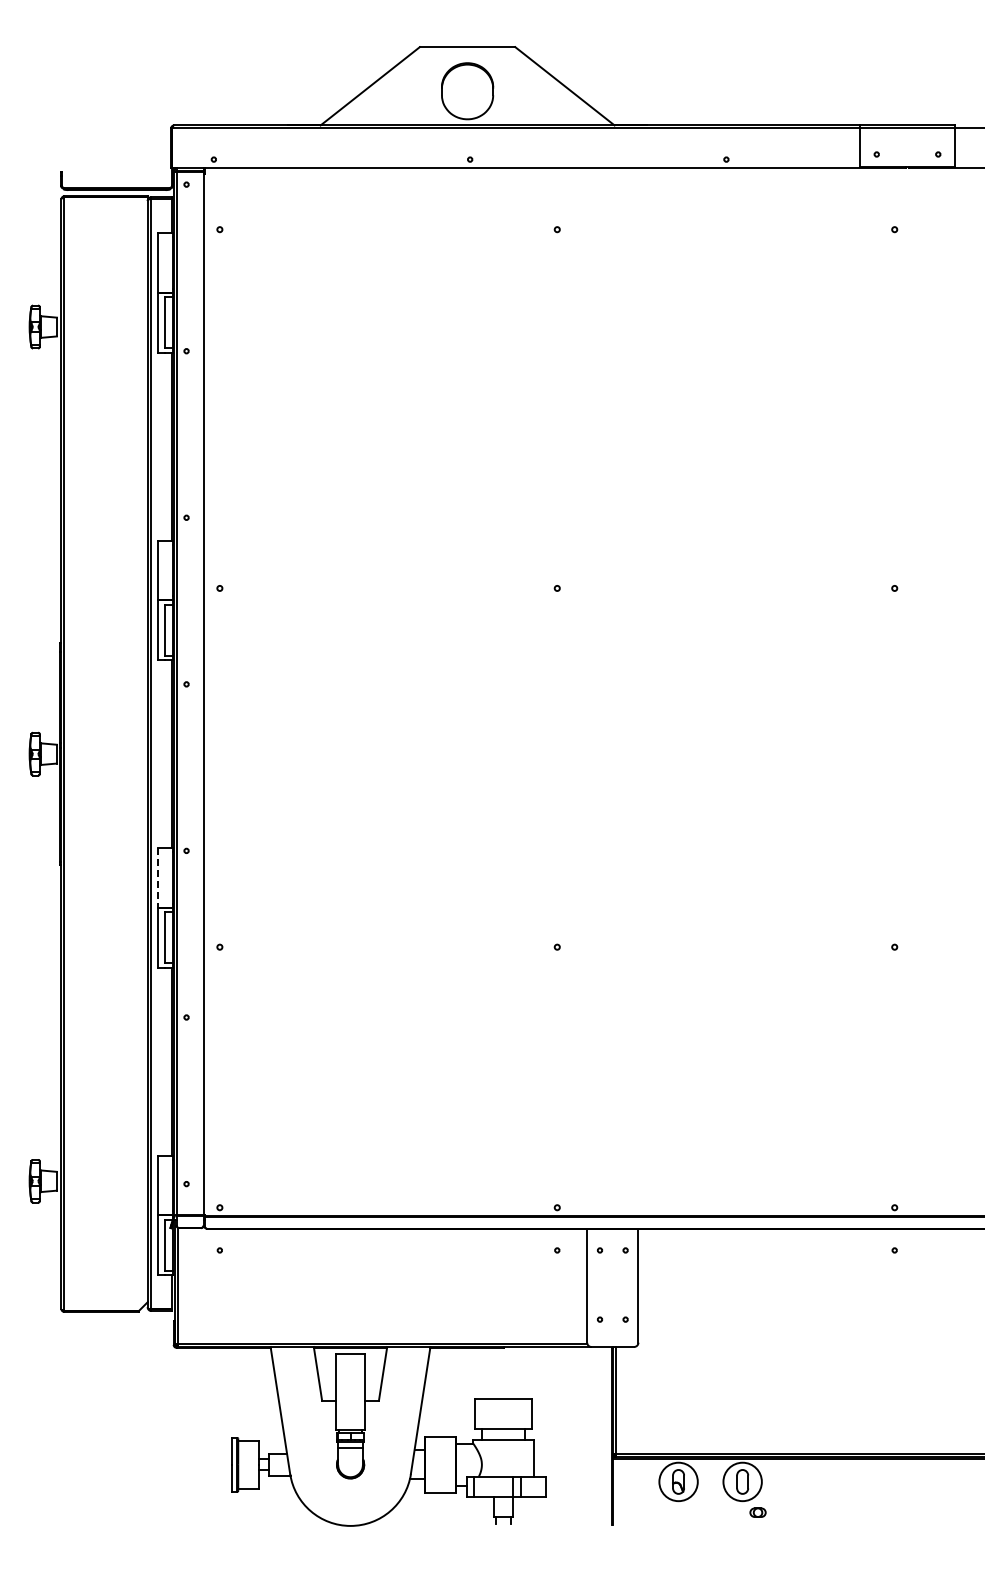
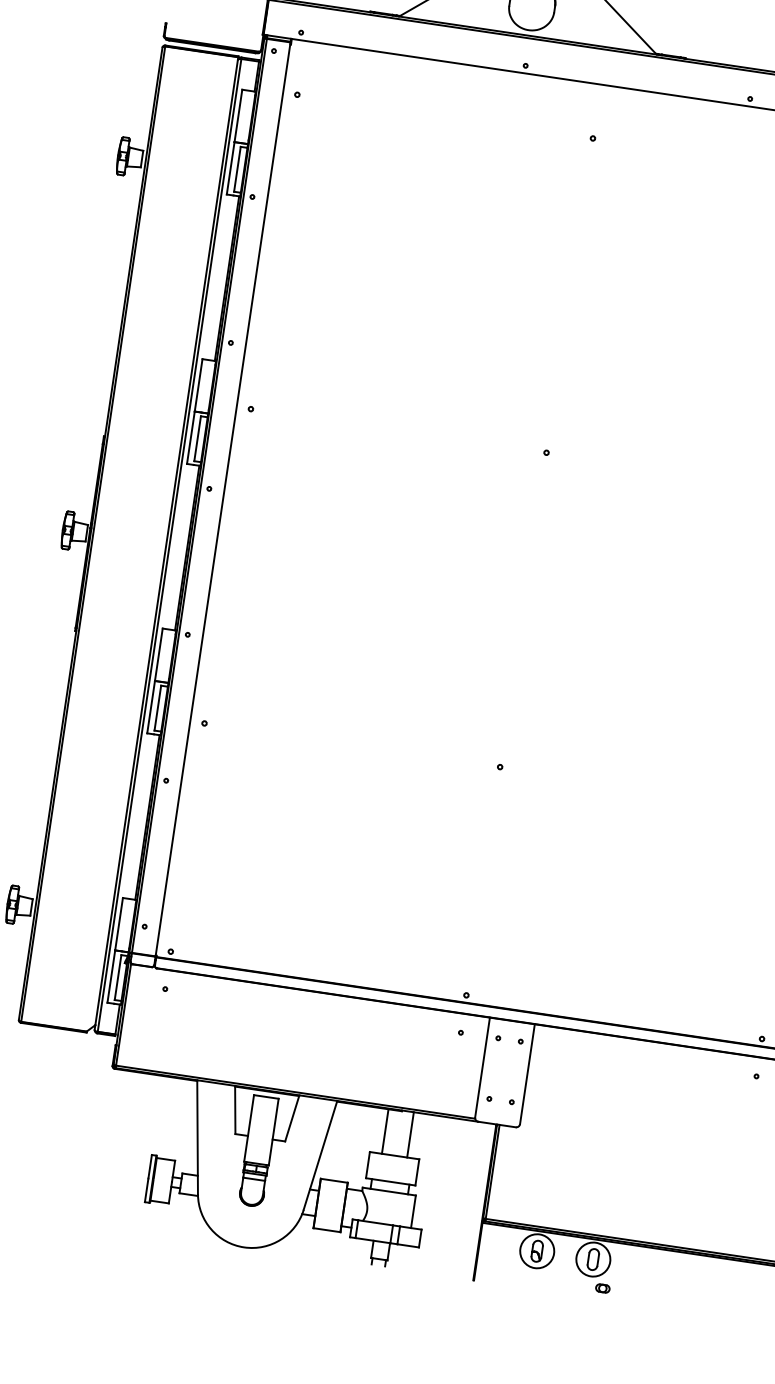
line: (157, 878) -> (158, 655), dashed -> solid
line: (489, 1372) -> (385, 1130), added
line: (517, 1372) -> (410, 1134), added

